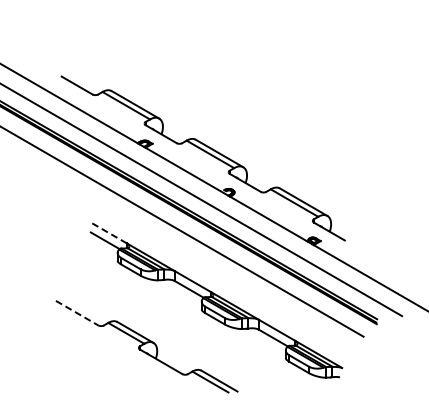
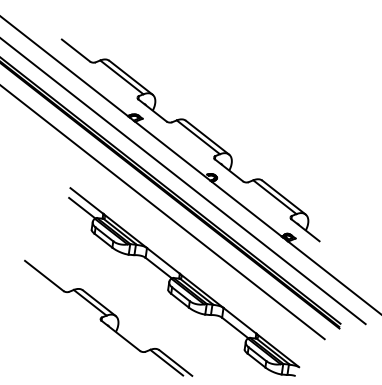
line: (108, 232) -> (86, 200), dashed -> solid
line: (77, 313) -> (44, 276), dashed -> solid

